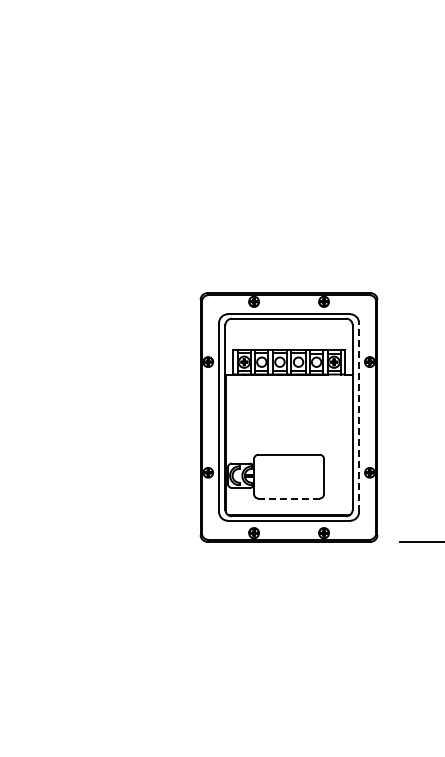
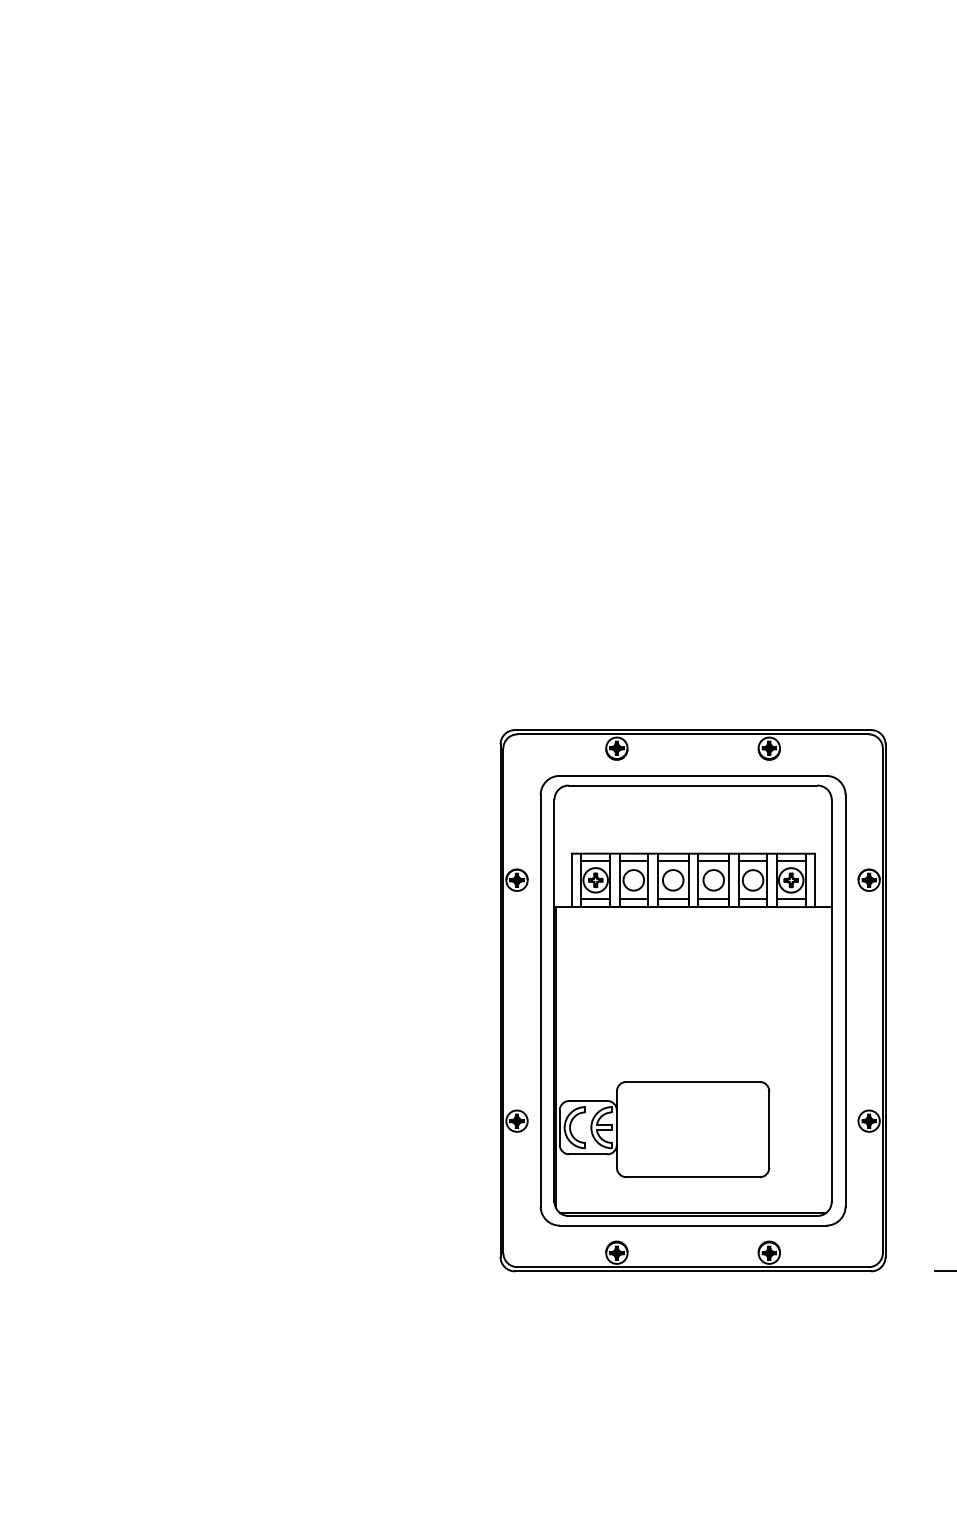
line: (359, 417) -> (846, 1000), dashed -> solid
line: (289, 498) -> (694, 1177), dashed -> solid

